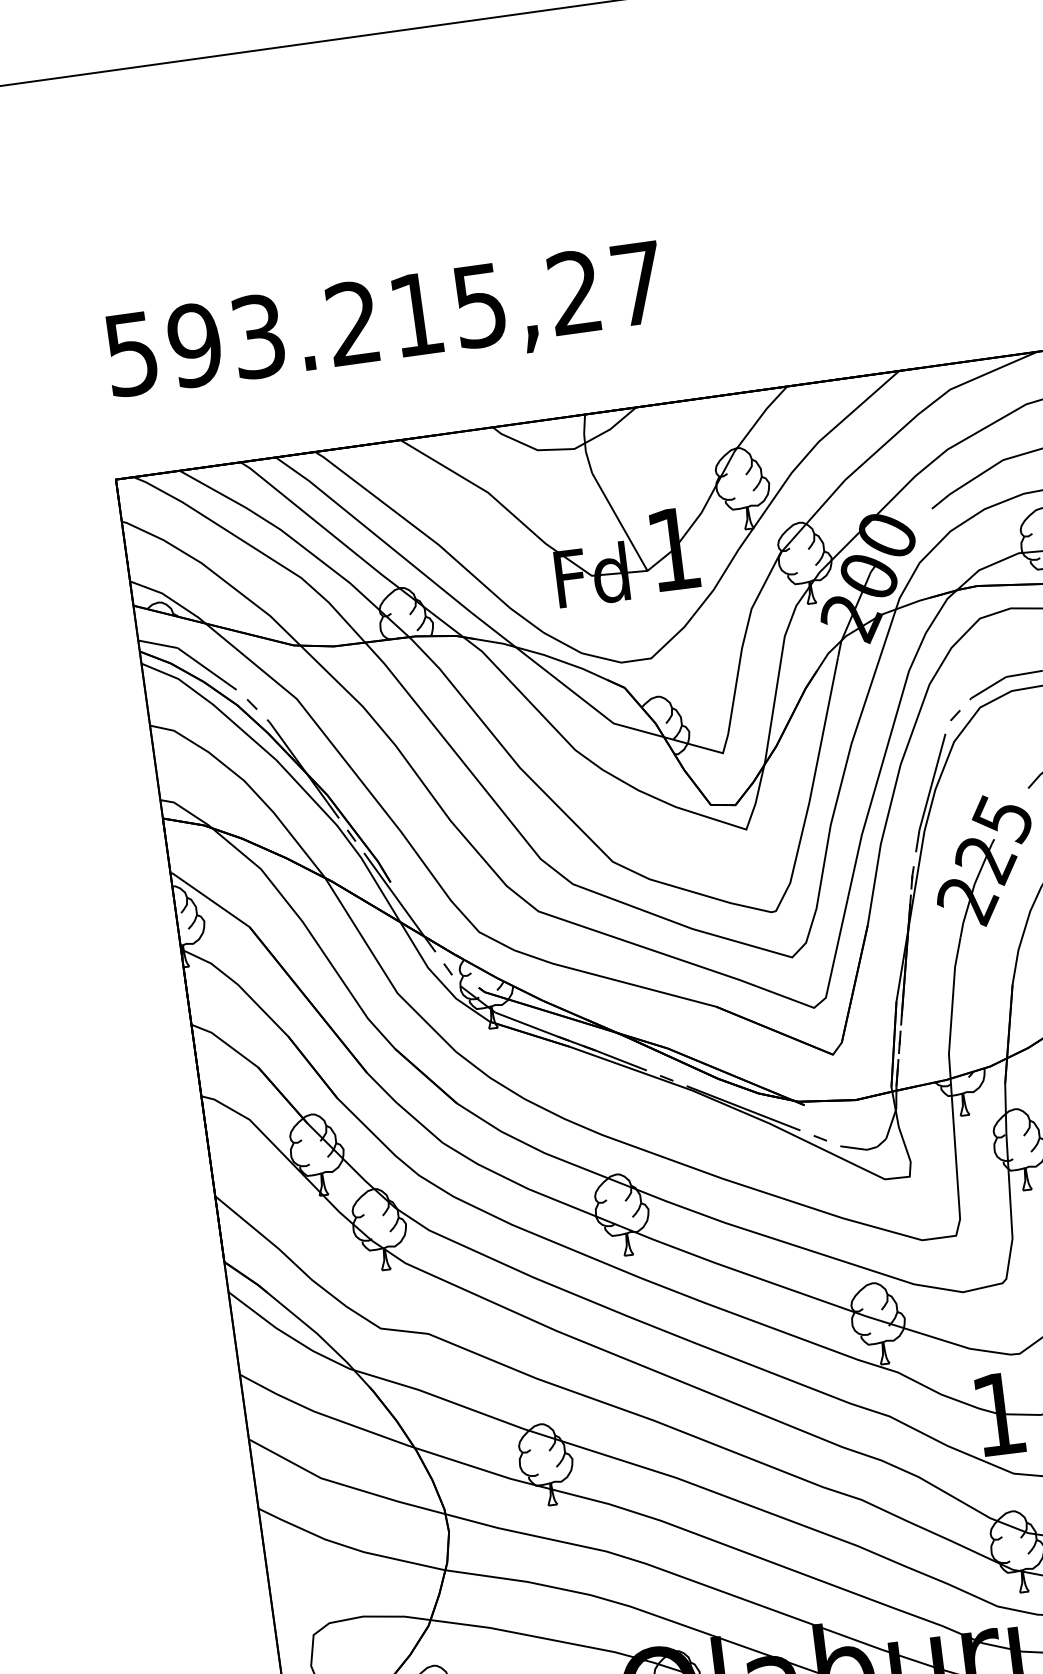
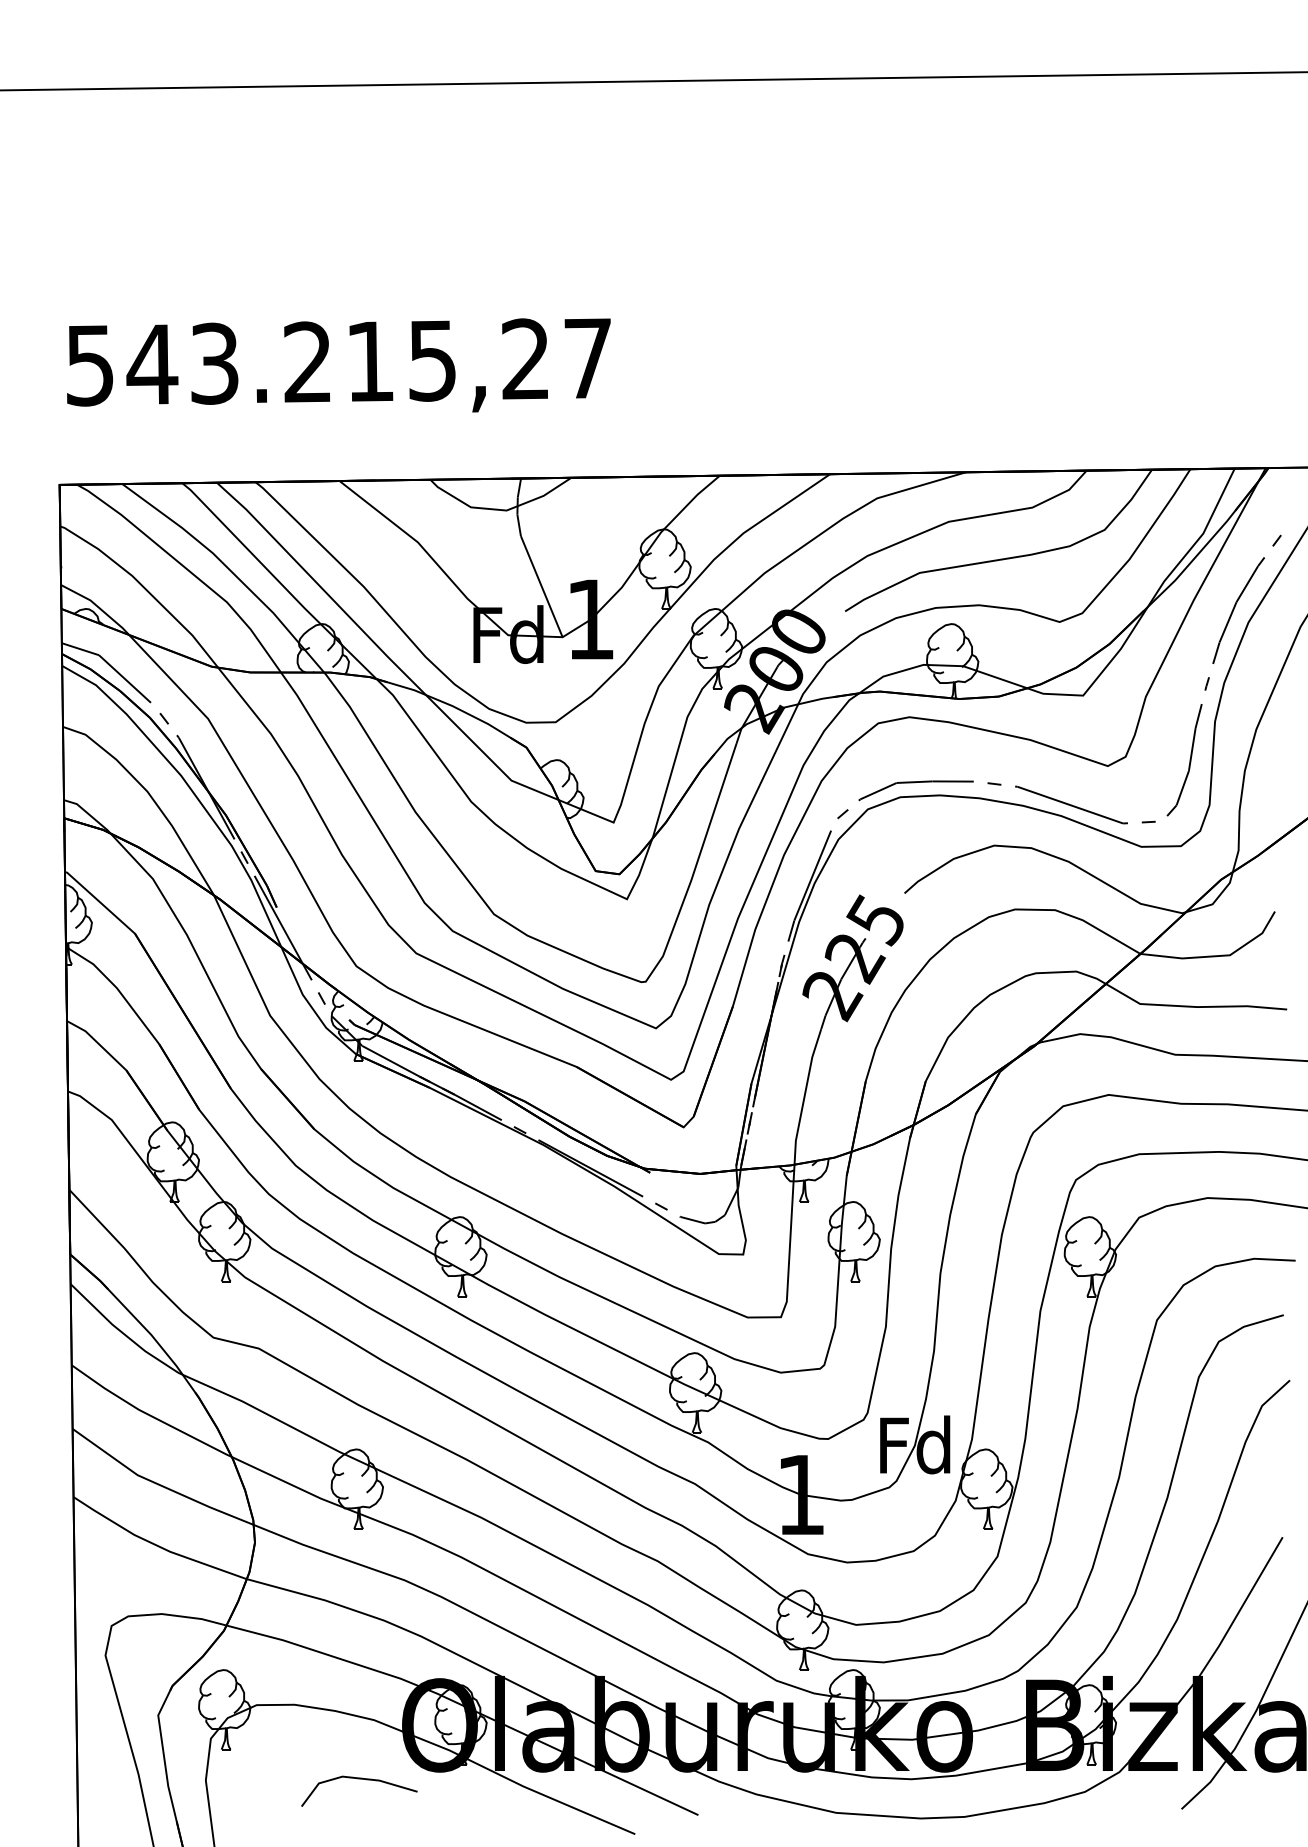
text: (195, 345) -> (152, 364), 593.215,27 -> 543.215,27

